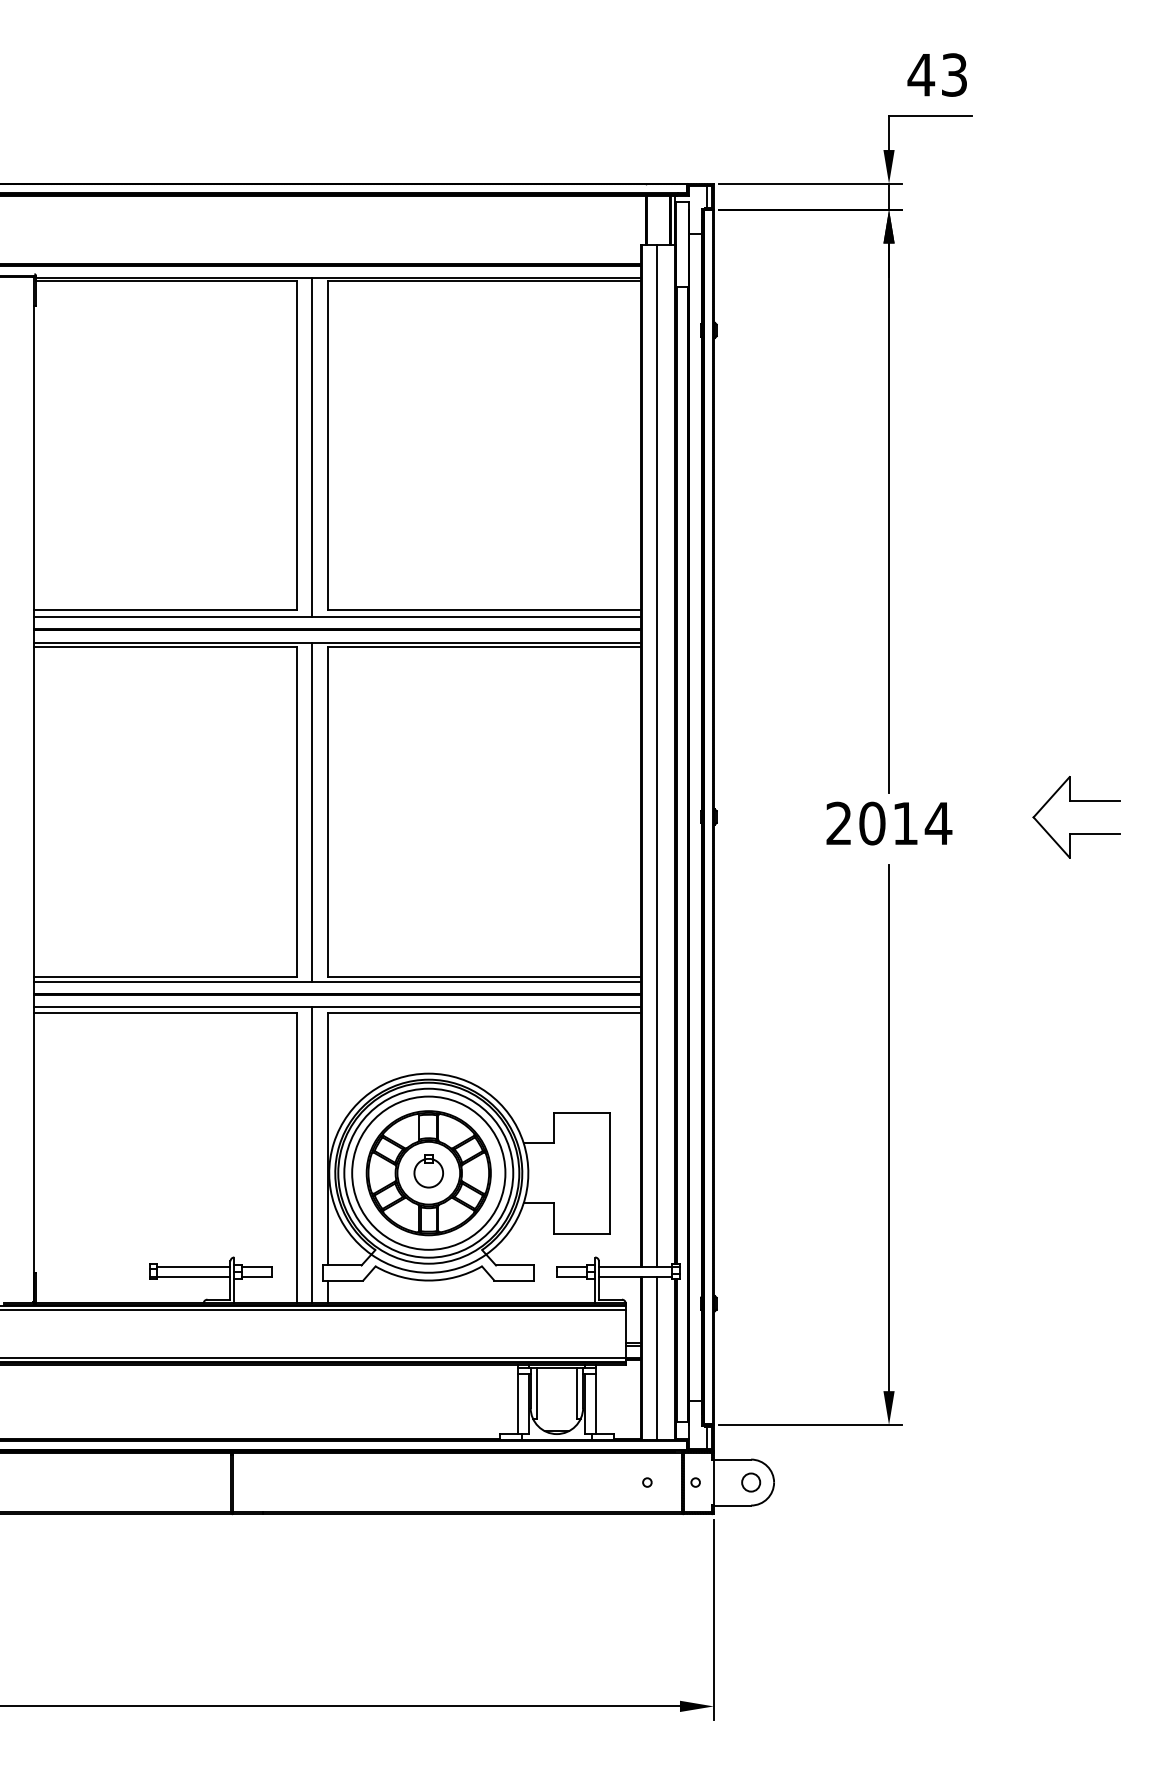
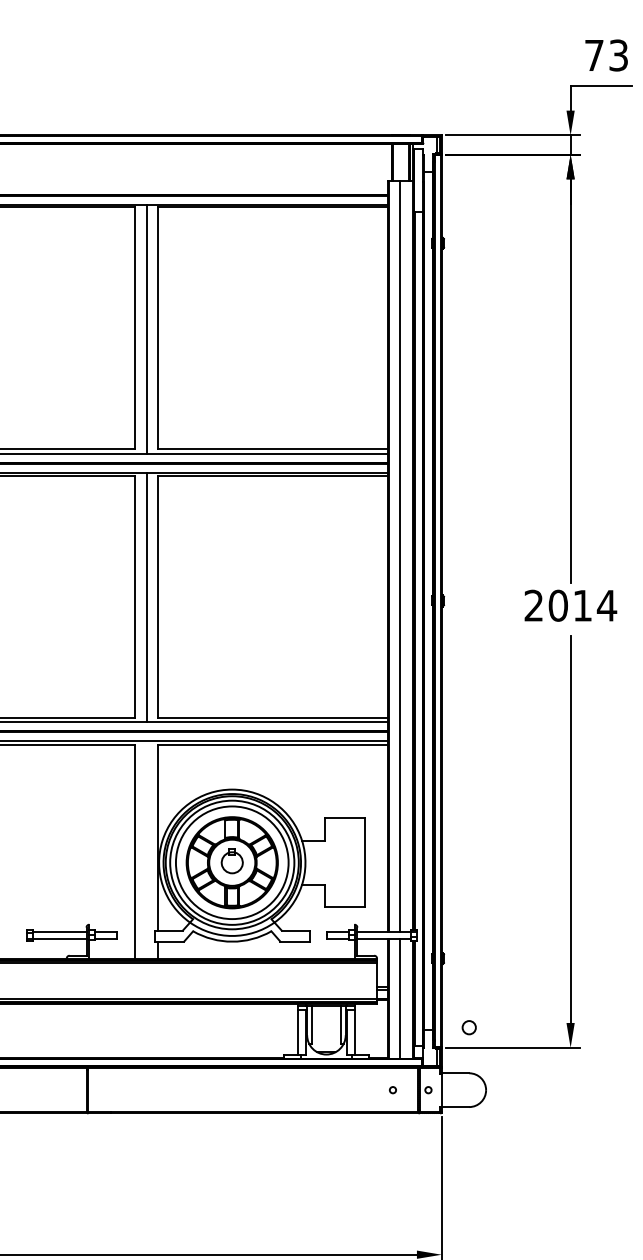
text: (921, 75) -> (594, 55), 43 -> 73
line: (312, 1155) -> (146, 849), removed
circle: (751, 1482) -> (469, 1027), moved

